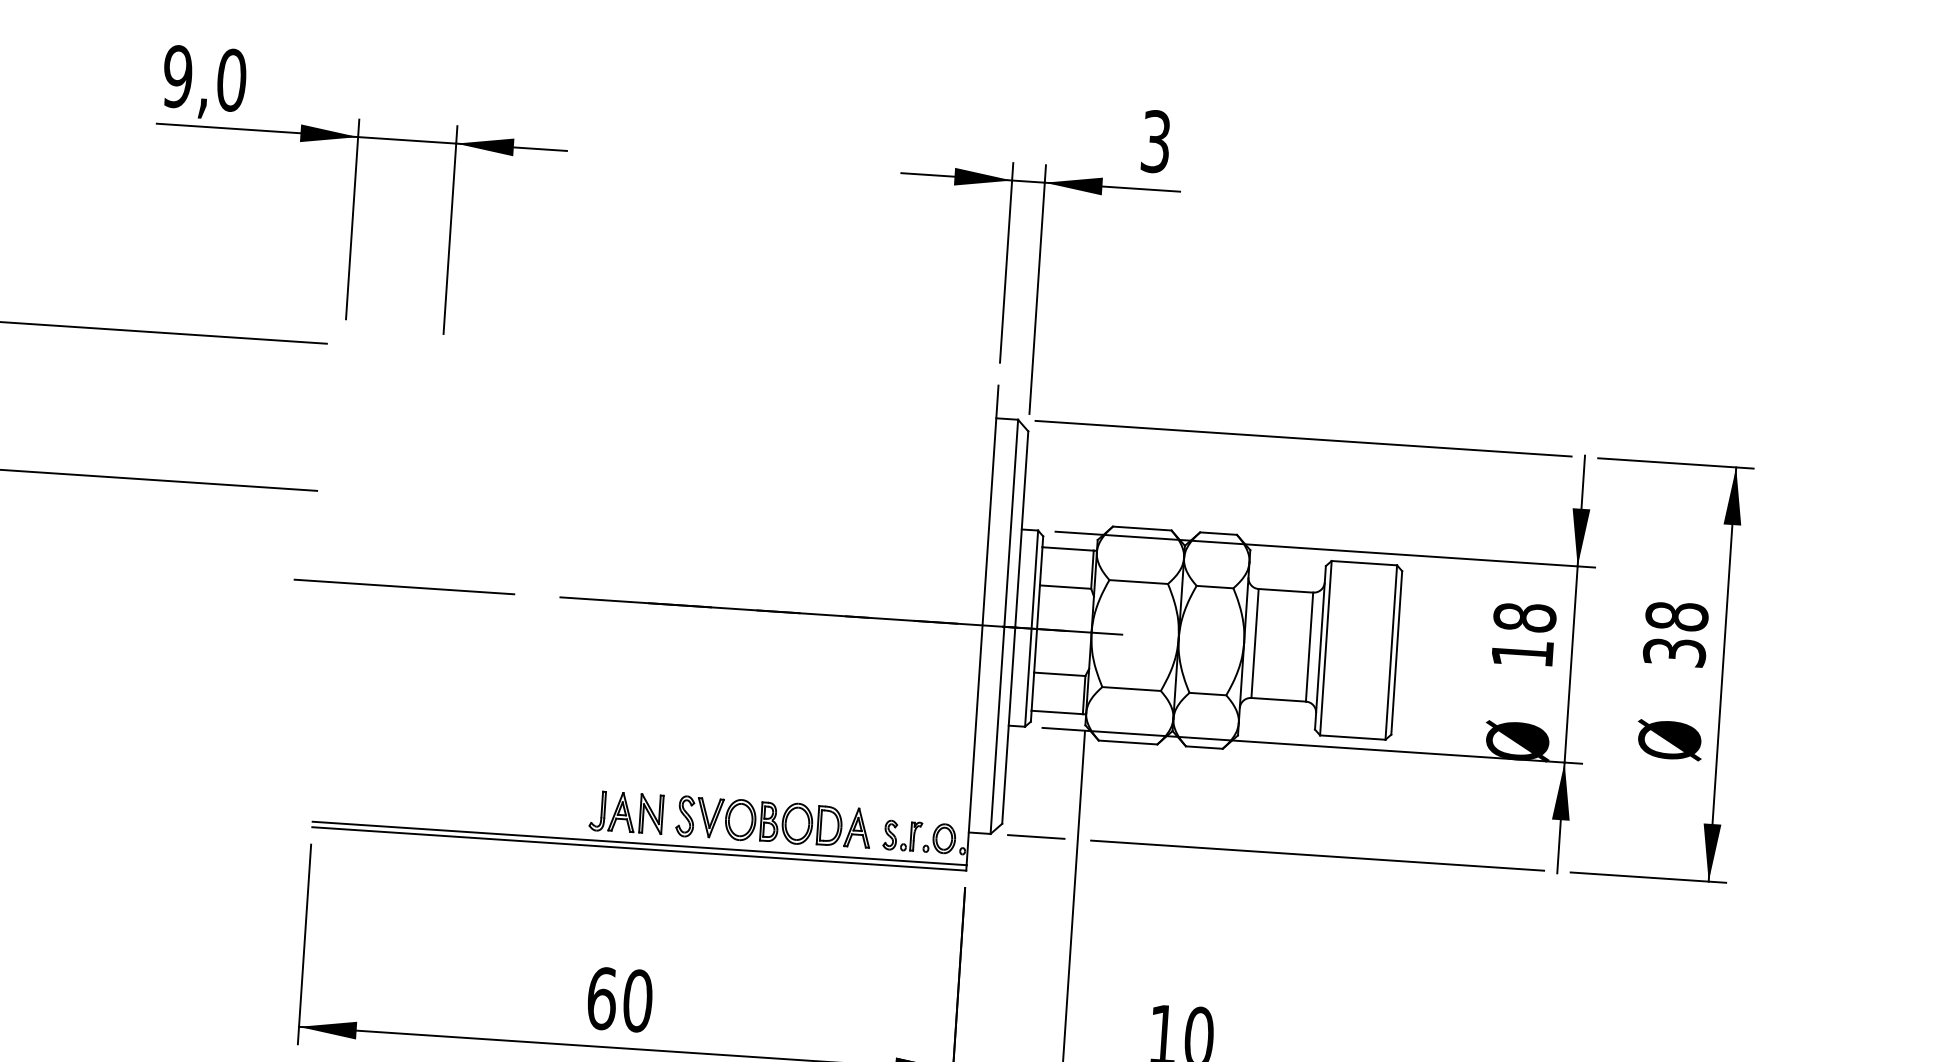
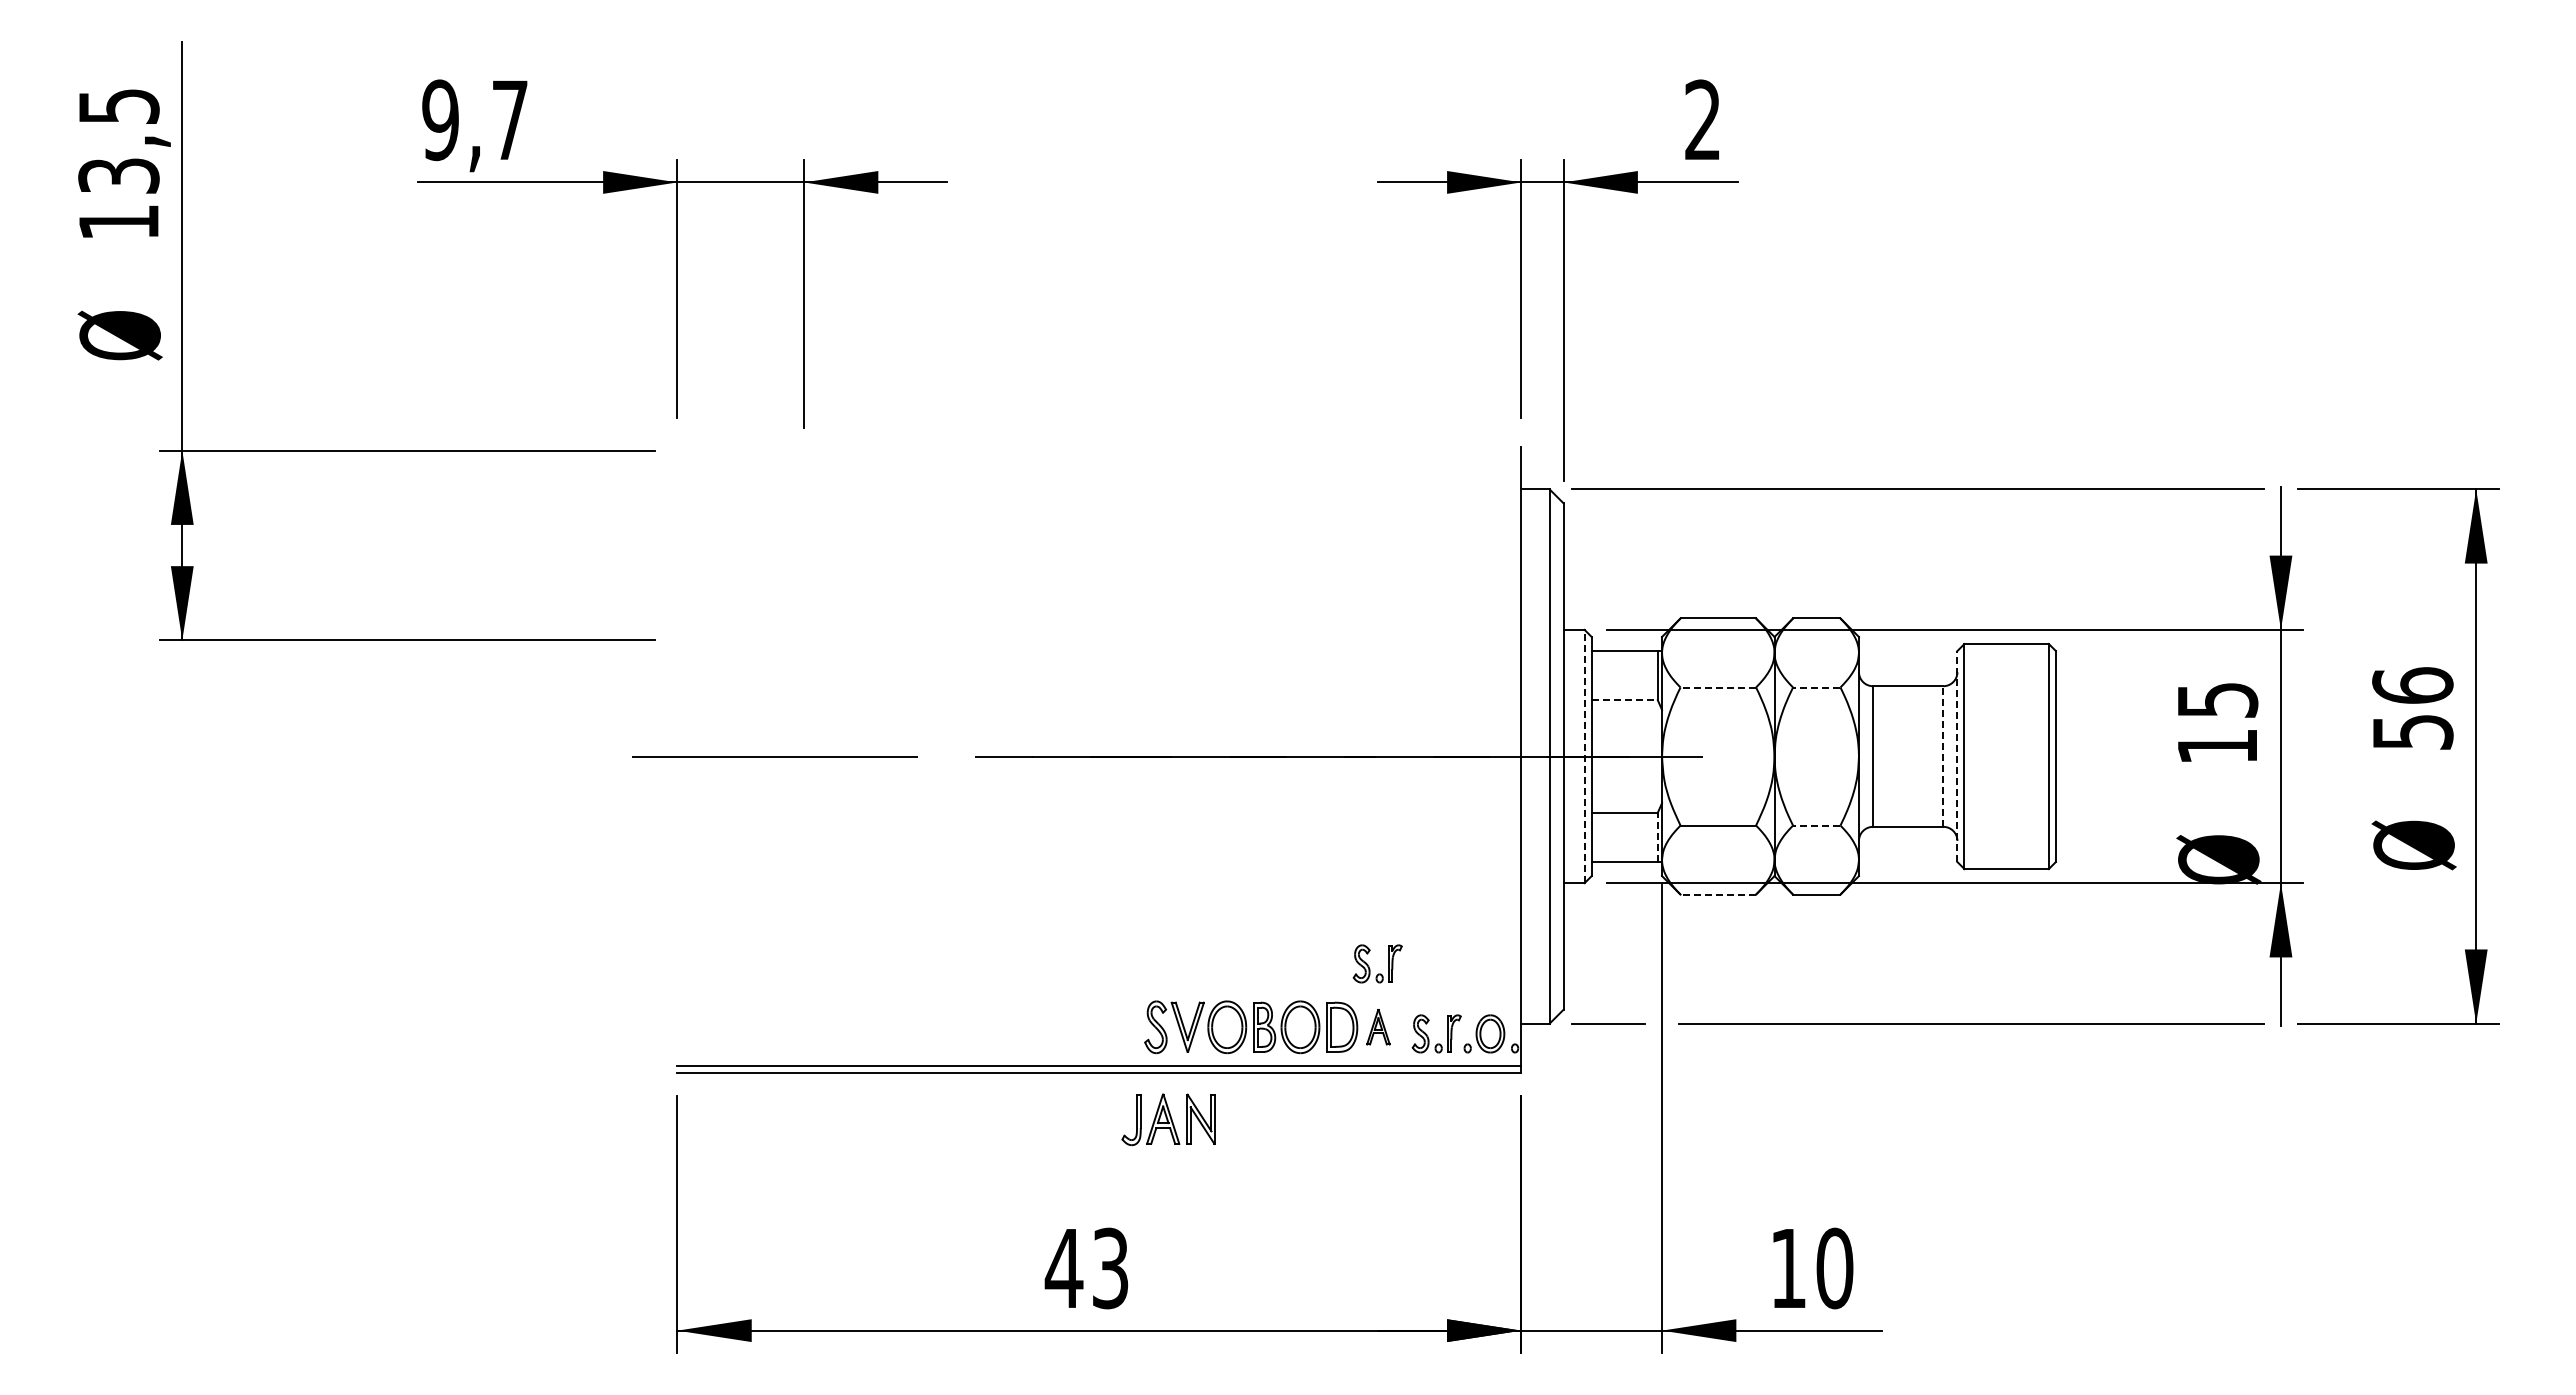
text: (231, 80) -> (510, 120), 9,0 -> 9,7
text: (1155, 141) -> (1702, 120), 3 -> 2
line: (1138, 582) -> (1718, 687), solid -> dashed
line: (1066, 587) -> (1625, 700), solid -> dashed
line: (1214, 587) -> (1816, 687), solid -> dashed
text: (1524, 617) -> (2217, 700), 18 -> 15
line: (1031, 628) -> (1584, 756), solid -> dashed
text: (1675, 634) -> (2412, 708), 38 -> 56
line: (1309, 647) -> (1943, 756), solid -> dashed
line: (1320, 647) -> (1957, 756), solid -> dashed
line: (1207, 694) -> (1816, 825), solid -> dashed
line: (1083, 695) -> (1657, 837), solid -> dashed
line: (1128, 742) -> (1718, 894), solid -> dashed
part: (854, 780) -> (1369, 966), added
part: (626, 812) -> (1168, 1119), moved
part: (857, 827) -> (1378, 1026), size x0.7
text: (619, 999) -> (1086, 1268), 60 -> 43

